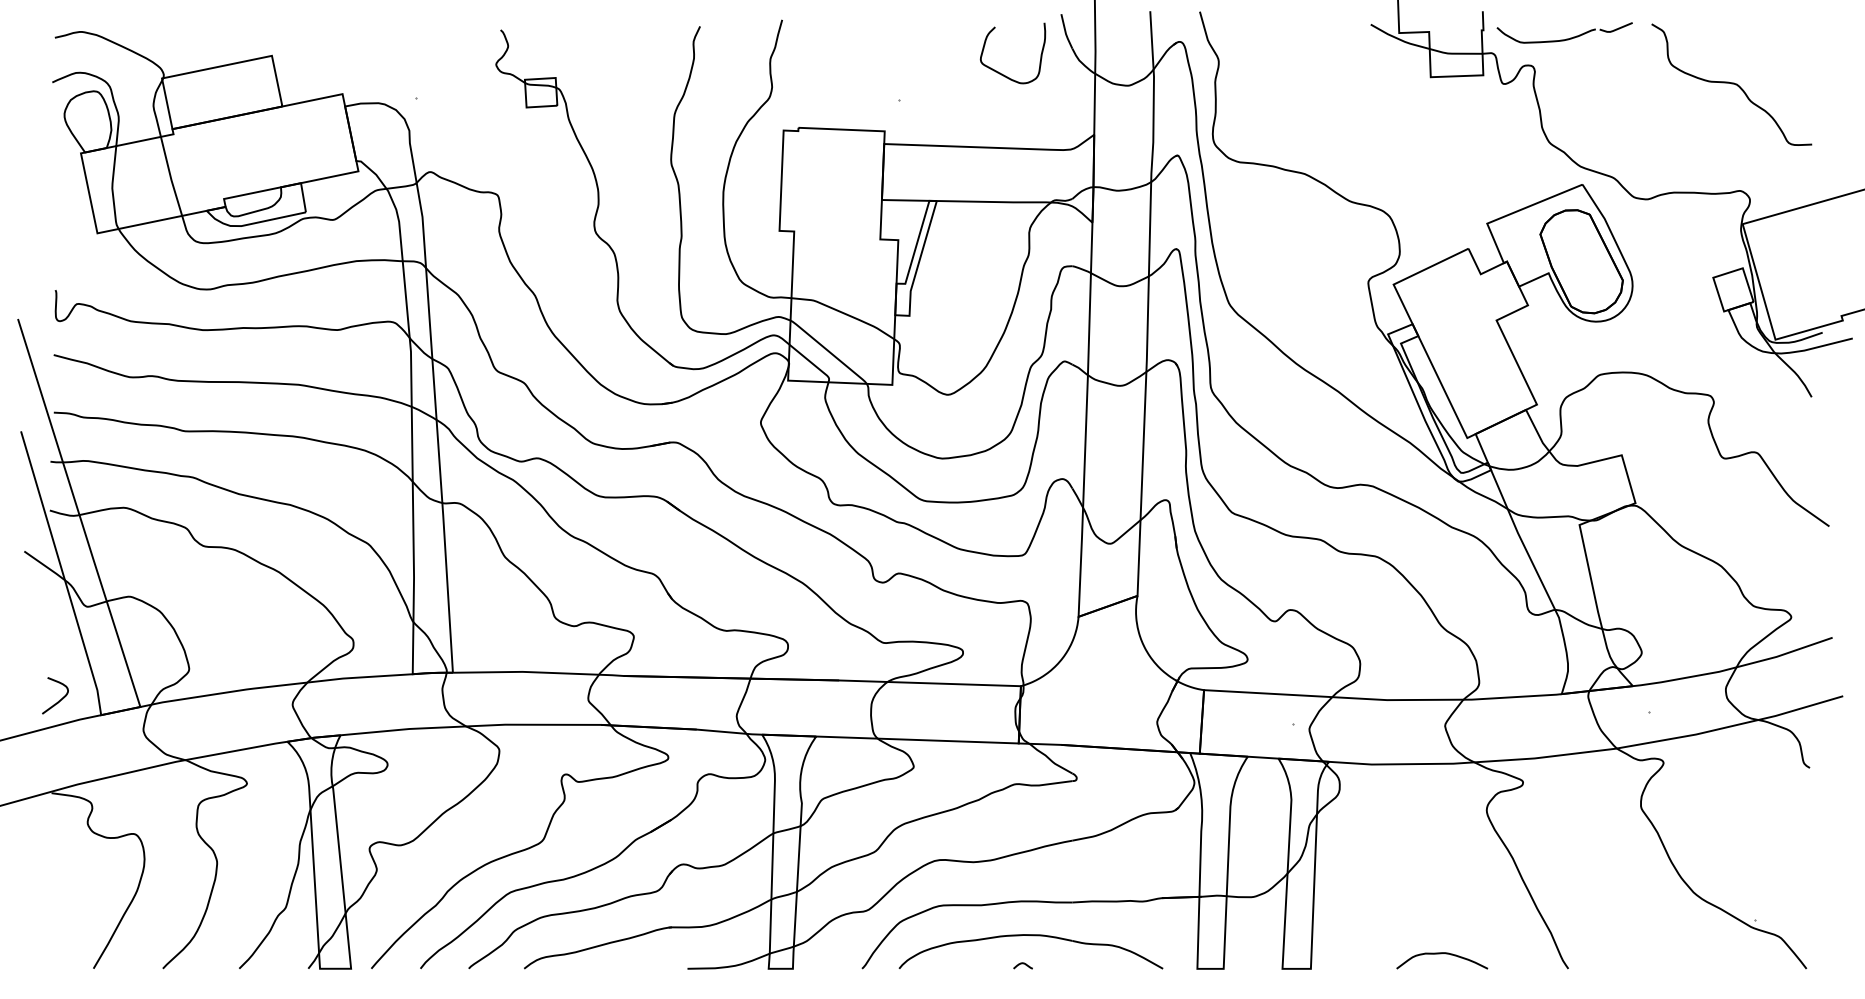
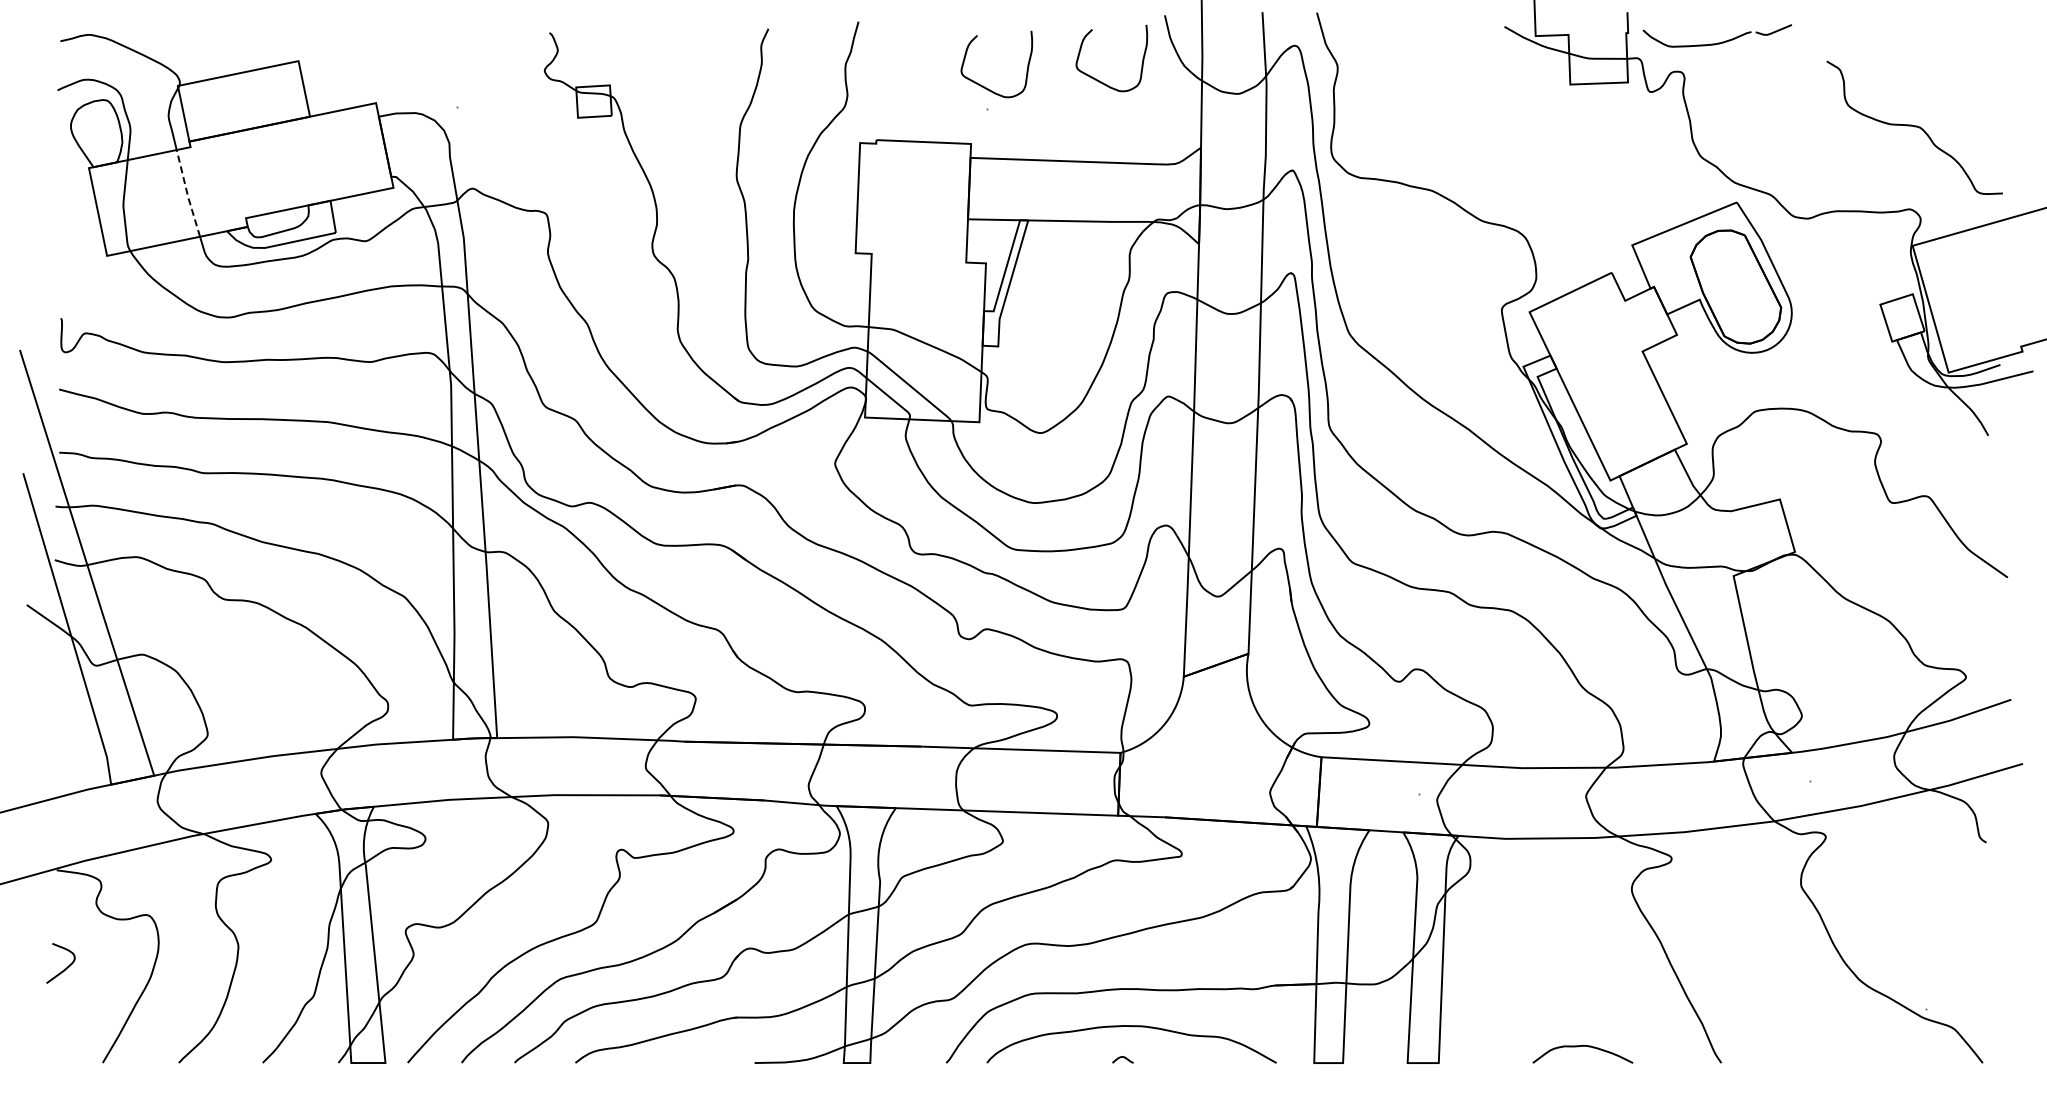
curve: (894, 77) -> (981, 84), added
curve: (1731, 84) -> (1914, 127), moved
line: (170, 176) -> (187, 193), solid -> dashed
curve: (57, 701) -> (63, 969), moved

